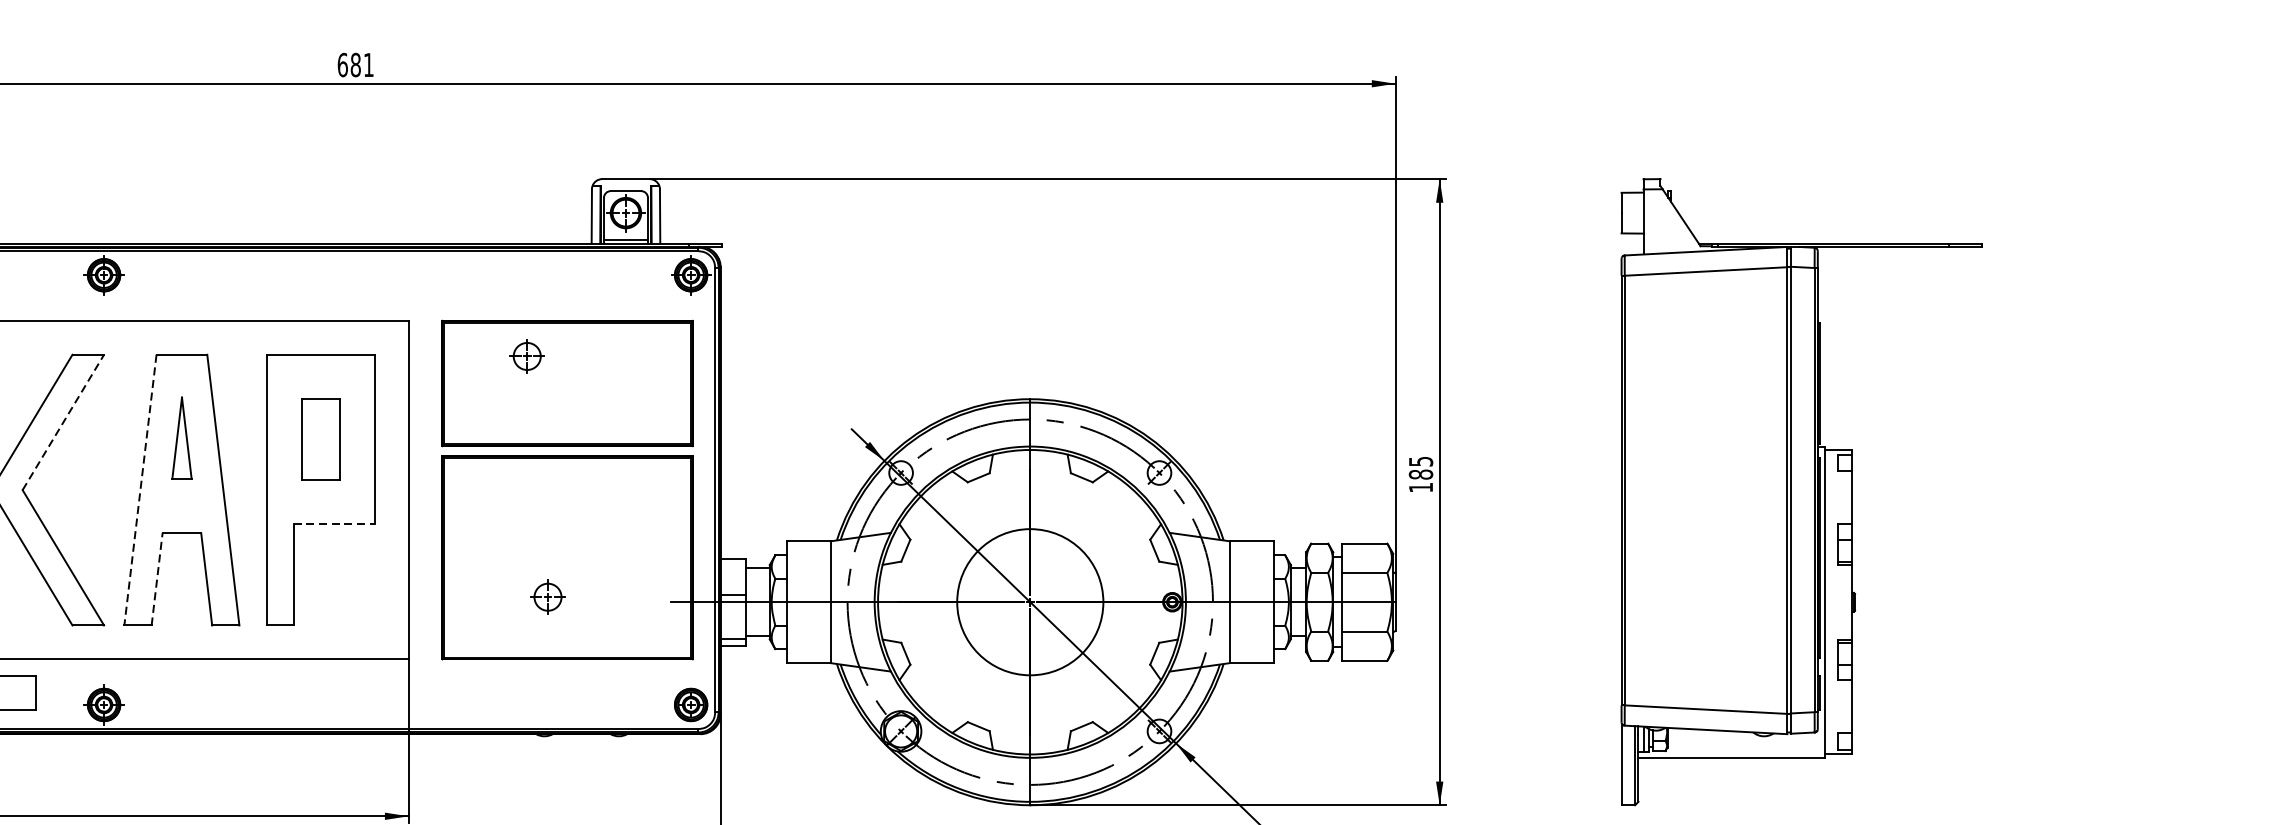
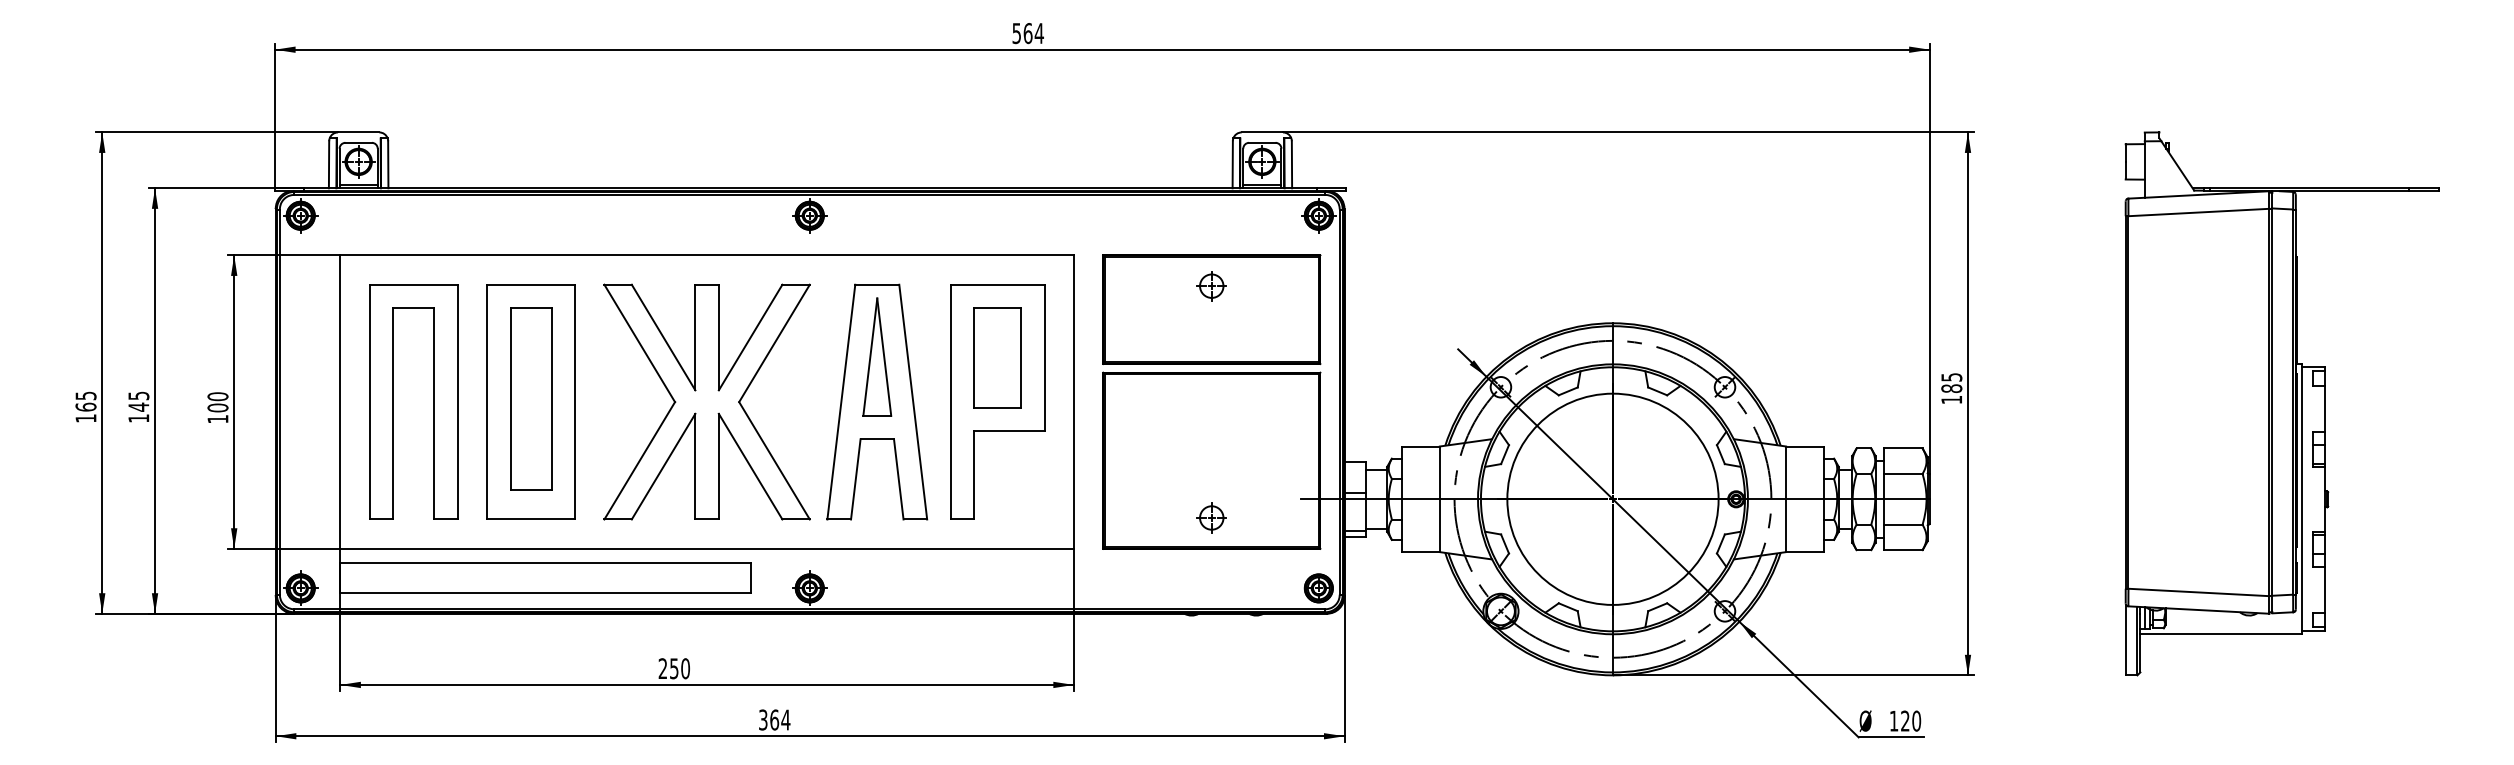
text: (355, 65) -> (1027, 33), 681 -> 564
part: (526, 356) -> (1211, 286), moved
line: (63, 421) -> (774, 342), dashed -> solid
part: (182, 437) -> (877, 356), size x1.67
part: (320, 438) -> (997, 357), size x1.43
line: (140, 490) -> (841, 402), dashed -> solid
line: (334, 524) -> (1009, 431), dashed -> solid
line: (156, 578) -> (855, 478), dashed -> solid
part: (547, 596) -> (1211, 517), moved
circle: (1029, 601) -> (1612, 498), size x1.67

